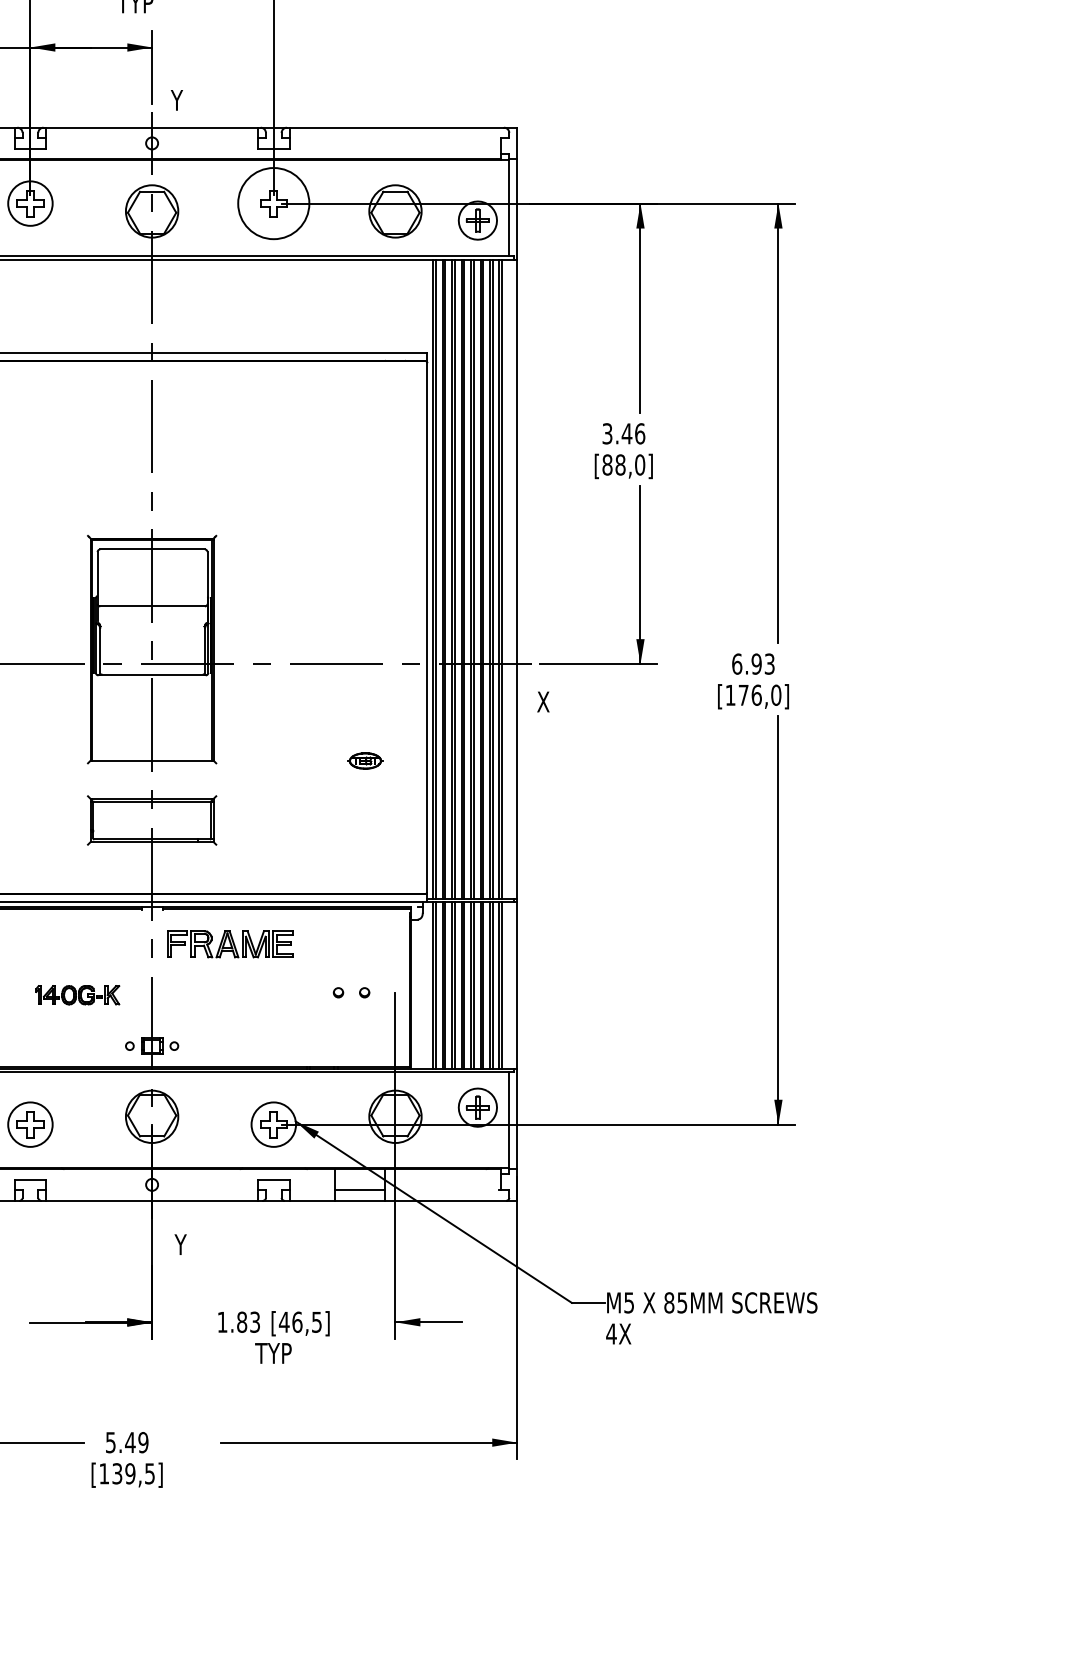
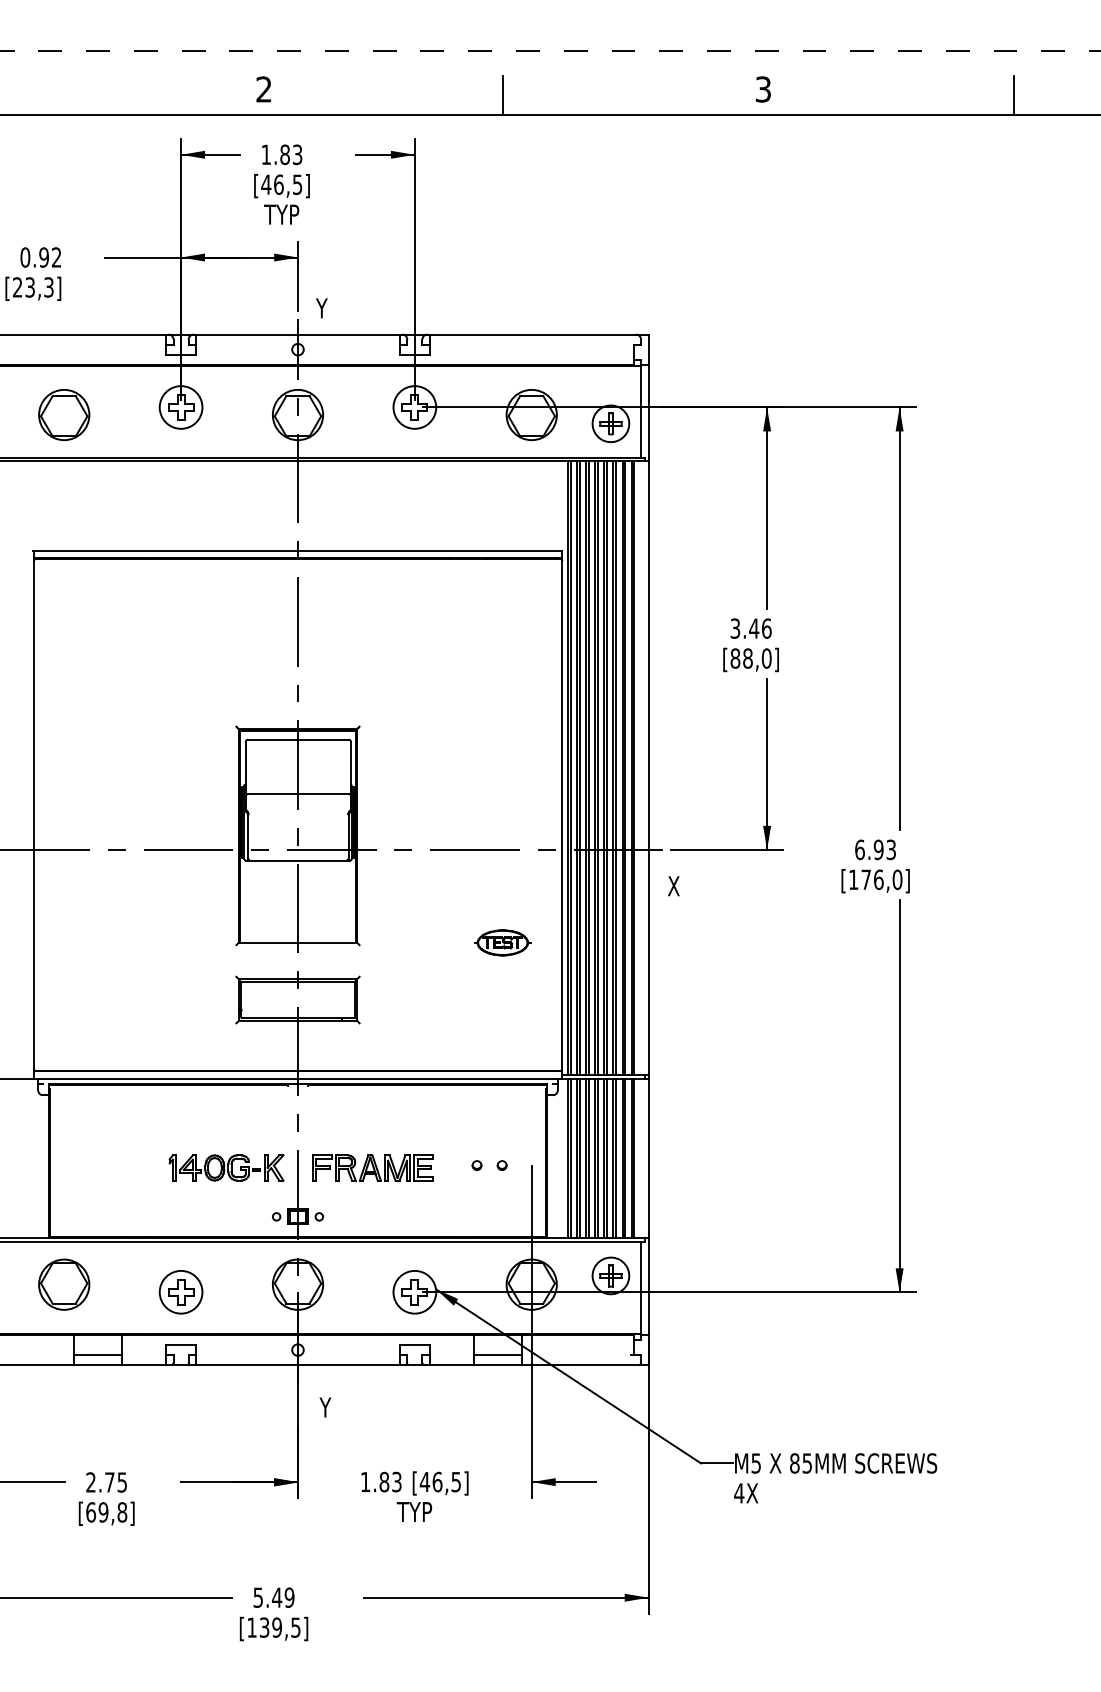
circle: (273, 203) -> (414, 407), size x0.62
part: (365, 760) -> (502, 942), size x1.67
part: (229, 943) -> (372, 1167), moved
part: (77, 994) -> (226, 1167), size x1.43

